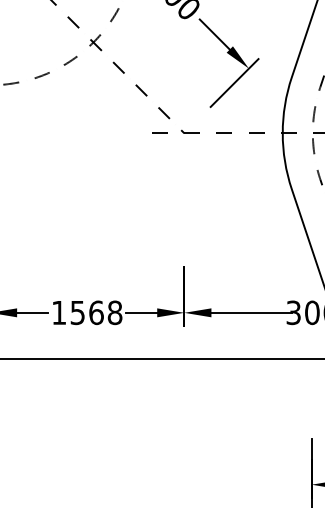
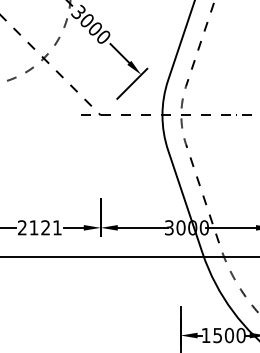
text: (86, 312) -> (39, 227), 1568 -> 2121

